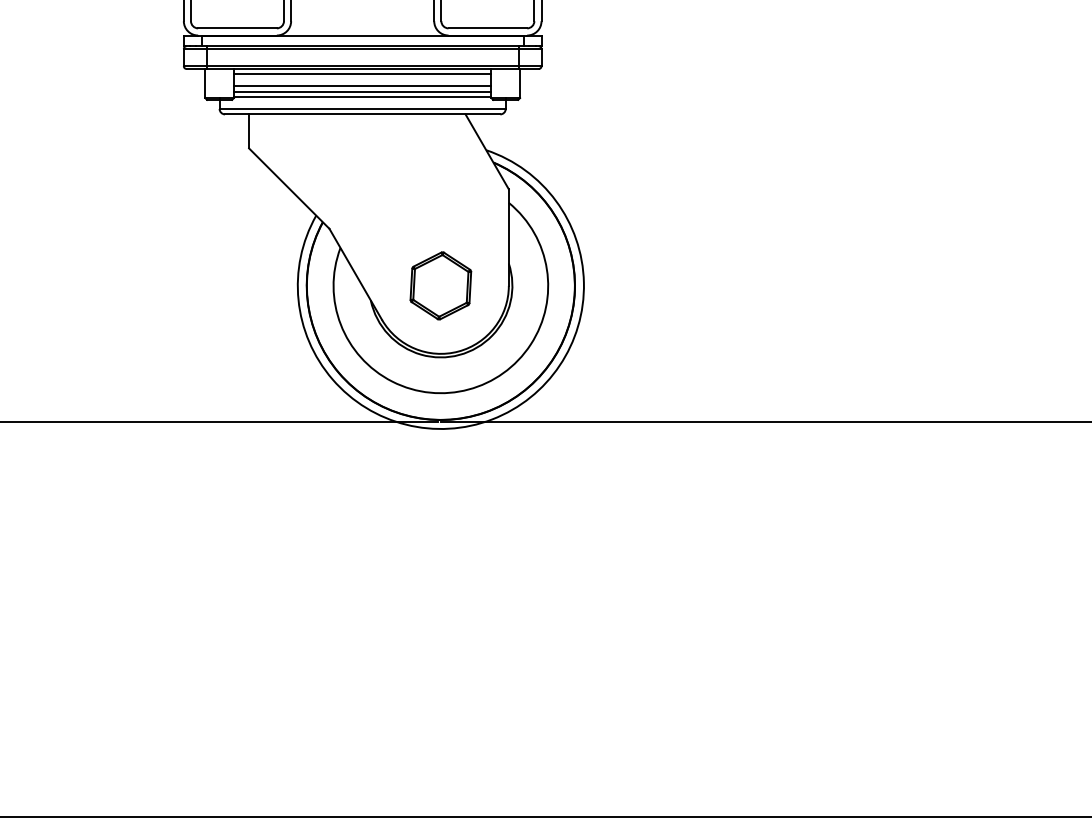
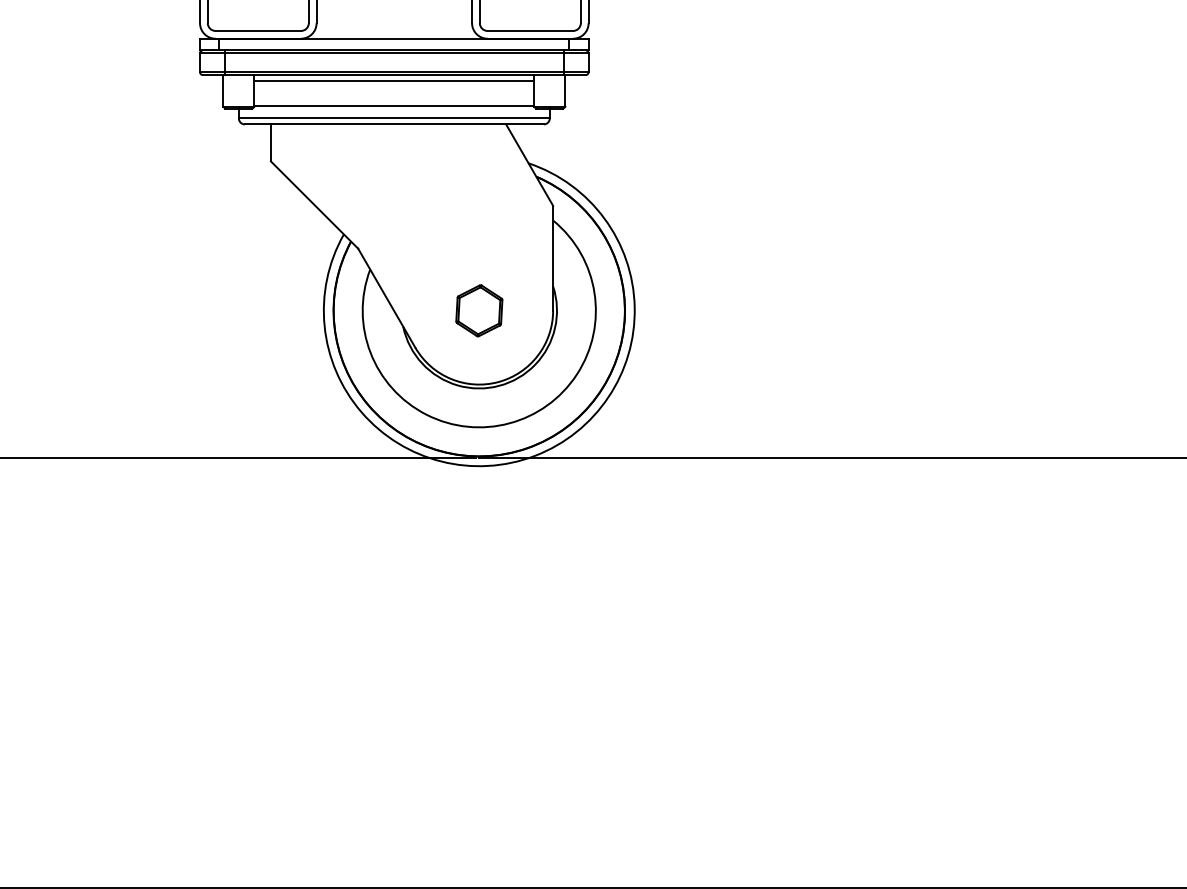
line: (362, 85) -> (394, 93), removed
line: (362, 91) -> (394, 99), removed
part: (441, 285) -> (479, 310), size x0.7

